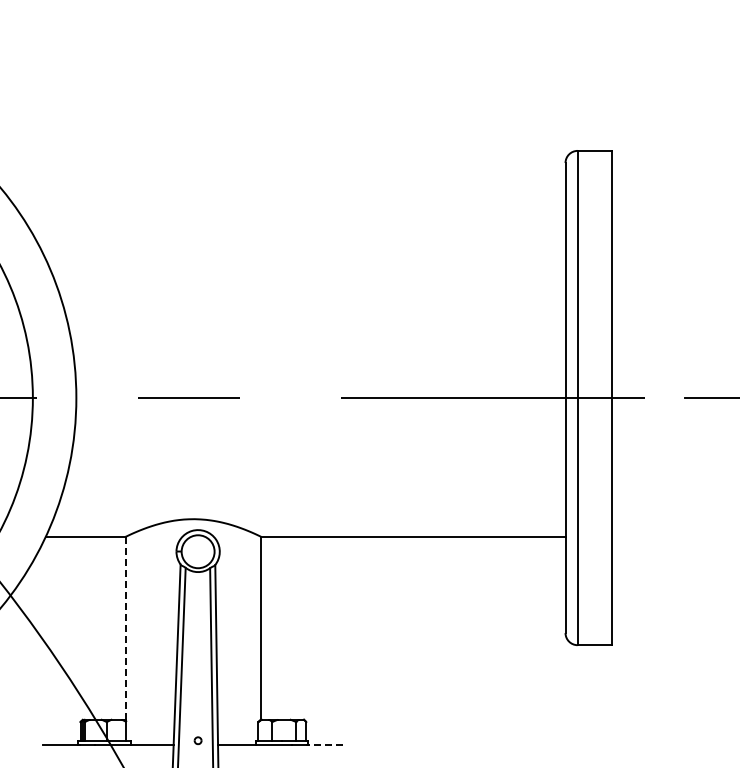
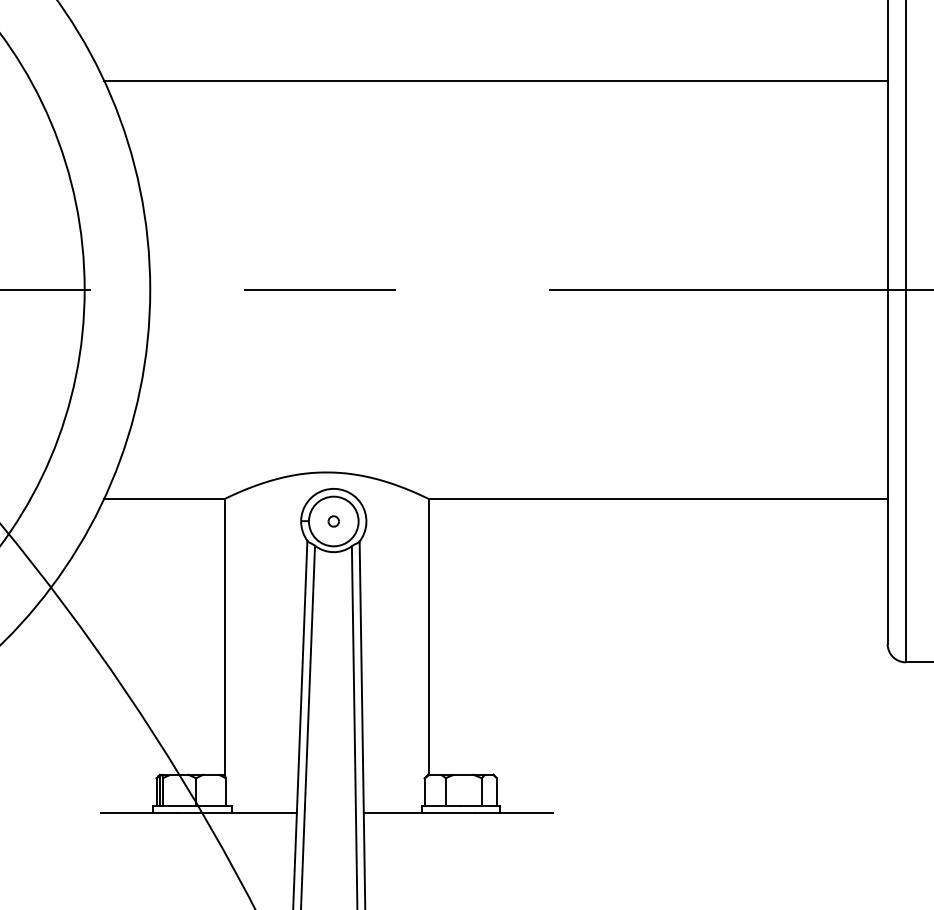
line: (305, 259) -> (495, 80), added
line: (125, 628) -> (224, 637), dashed -> solid
part: (197, 740) -> (332, 521), moved
line: (324, 744) -> (524, 812), dashed -> solid

